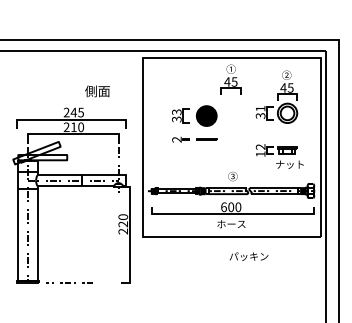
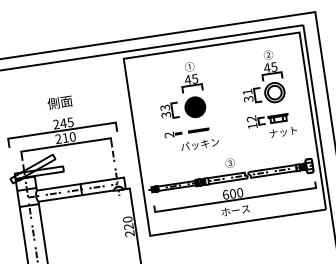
part: (230, 79) -> (190, 77), moved
text: (97, 91) -> (59, 102), moved
part: (279, 156) -> (271, 125), moved
text: (248, 256) -> (199, 144), moved

